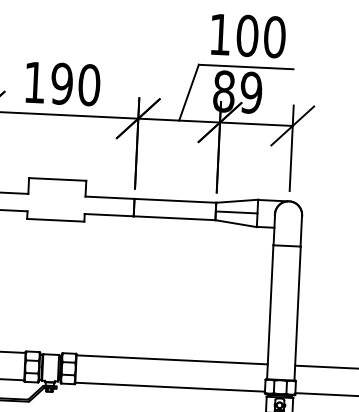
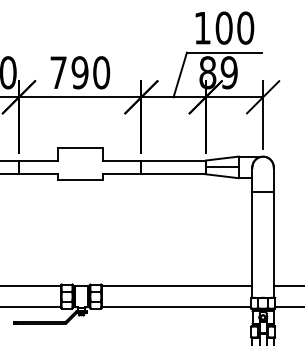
text: (34, 82) -> (58, 72), 190 -> 790

